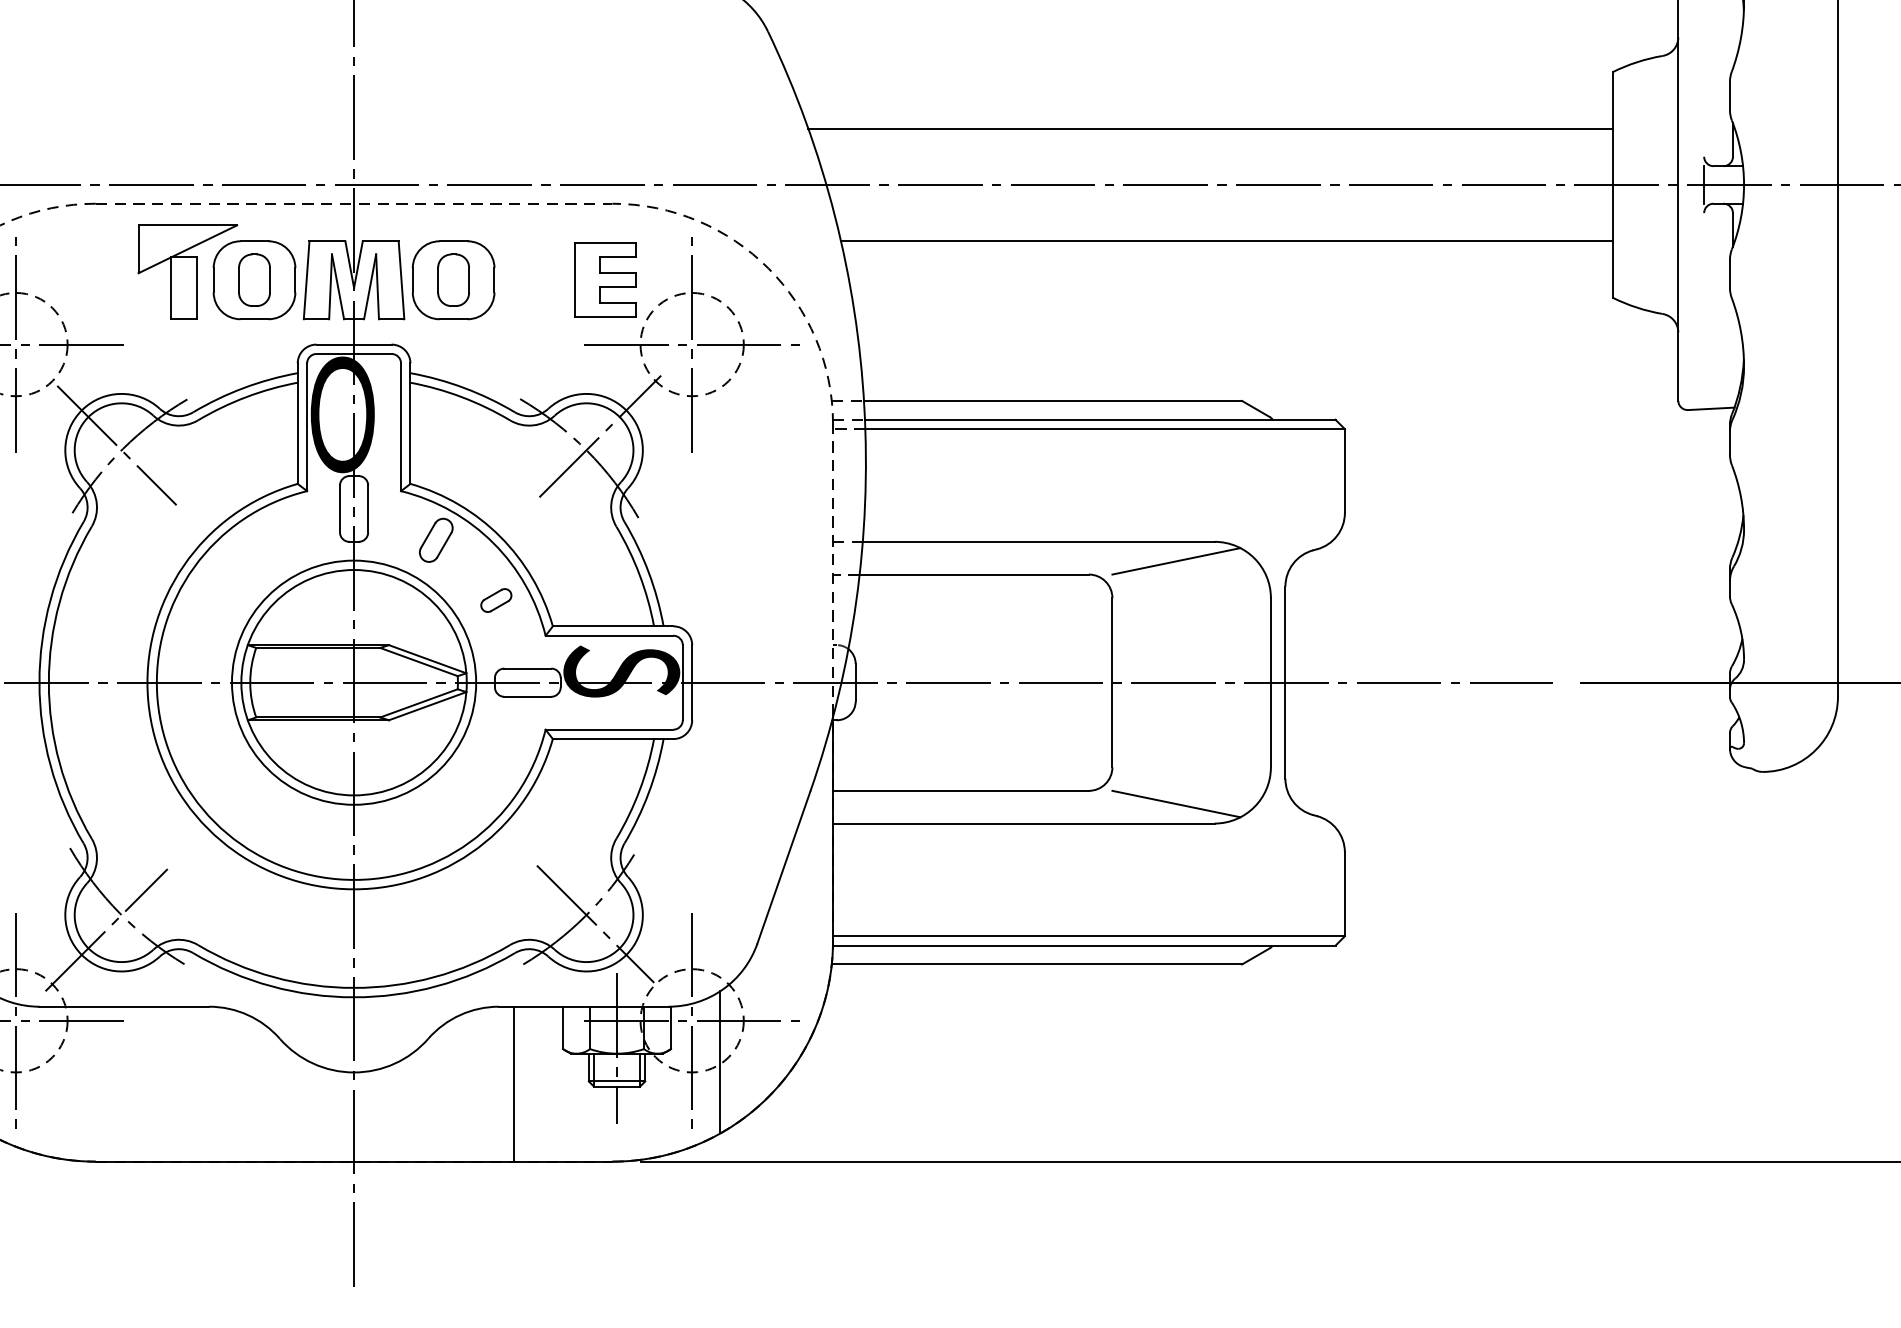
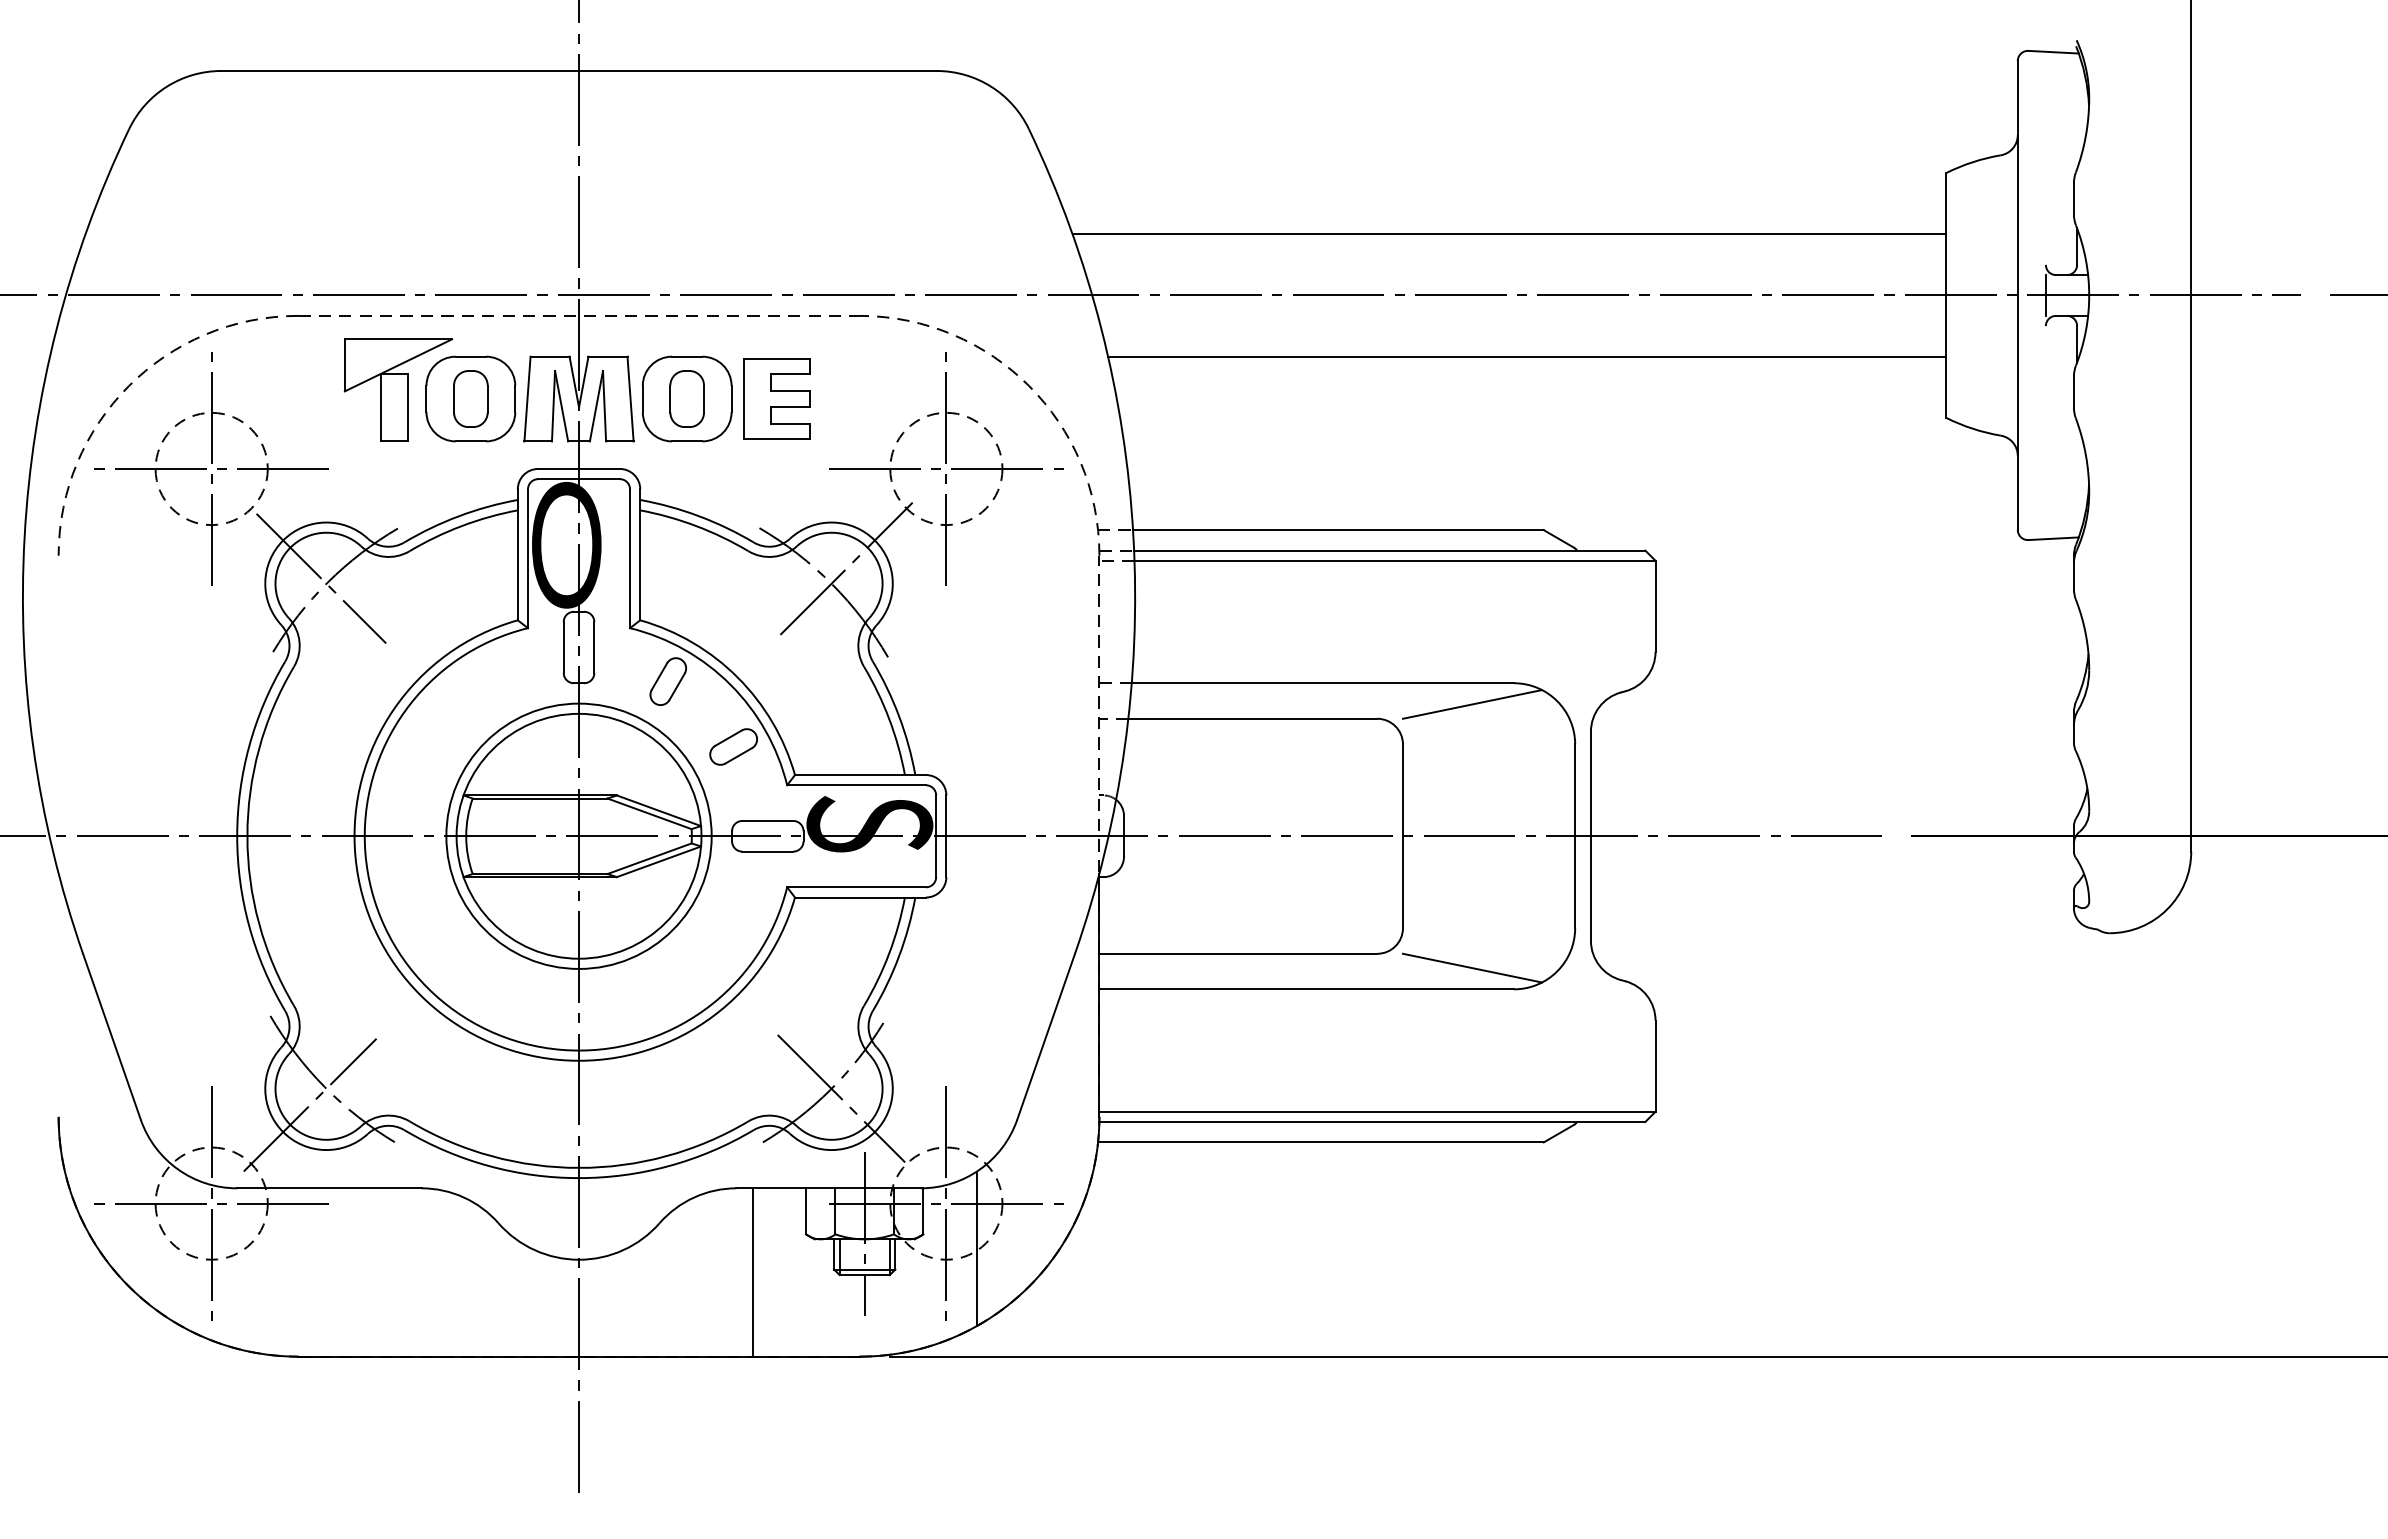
part: (604, 279) -> (776, 398), moved
part: (496, 600) -> (733, 746), size x1.43

